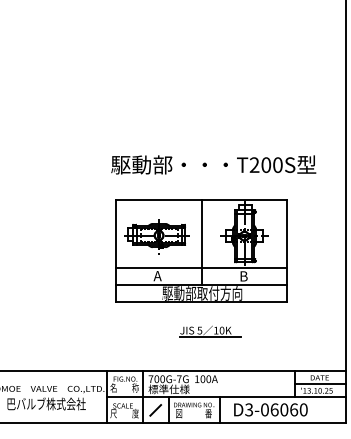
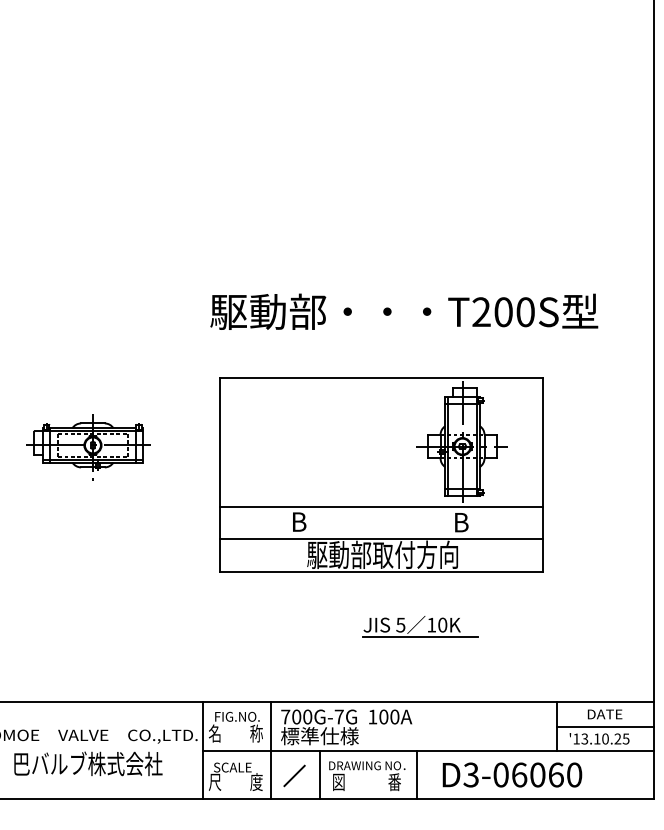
part: (156, 236) -> (88, 447), moved
line: (201, 242) -> (381, 458), removed
text: (157, 276) -> (297, 522), A -> B
part: (210, 331) -> (420, 626), moved

